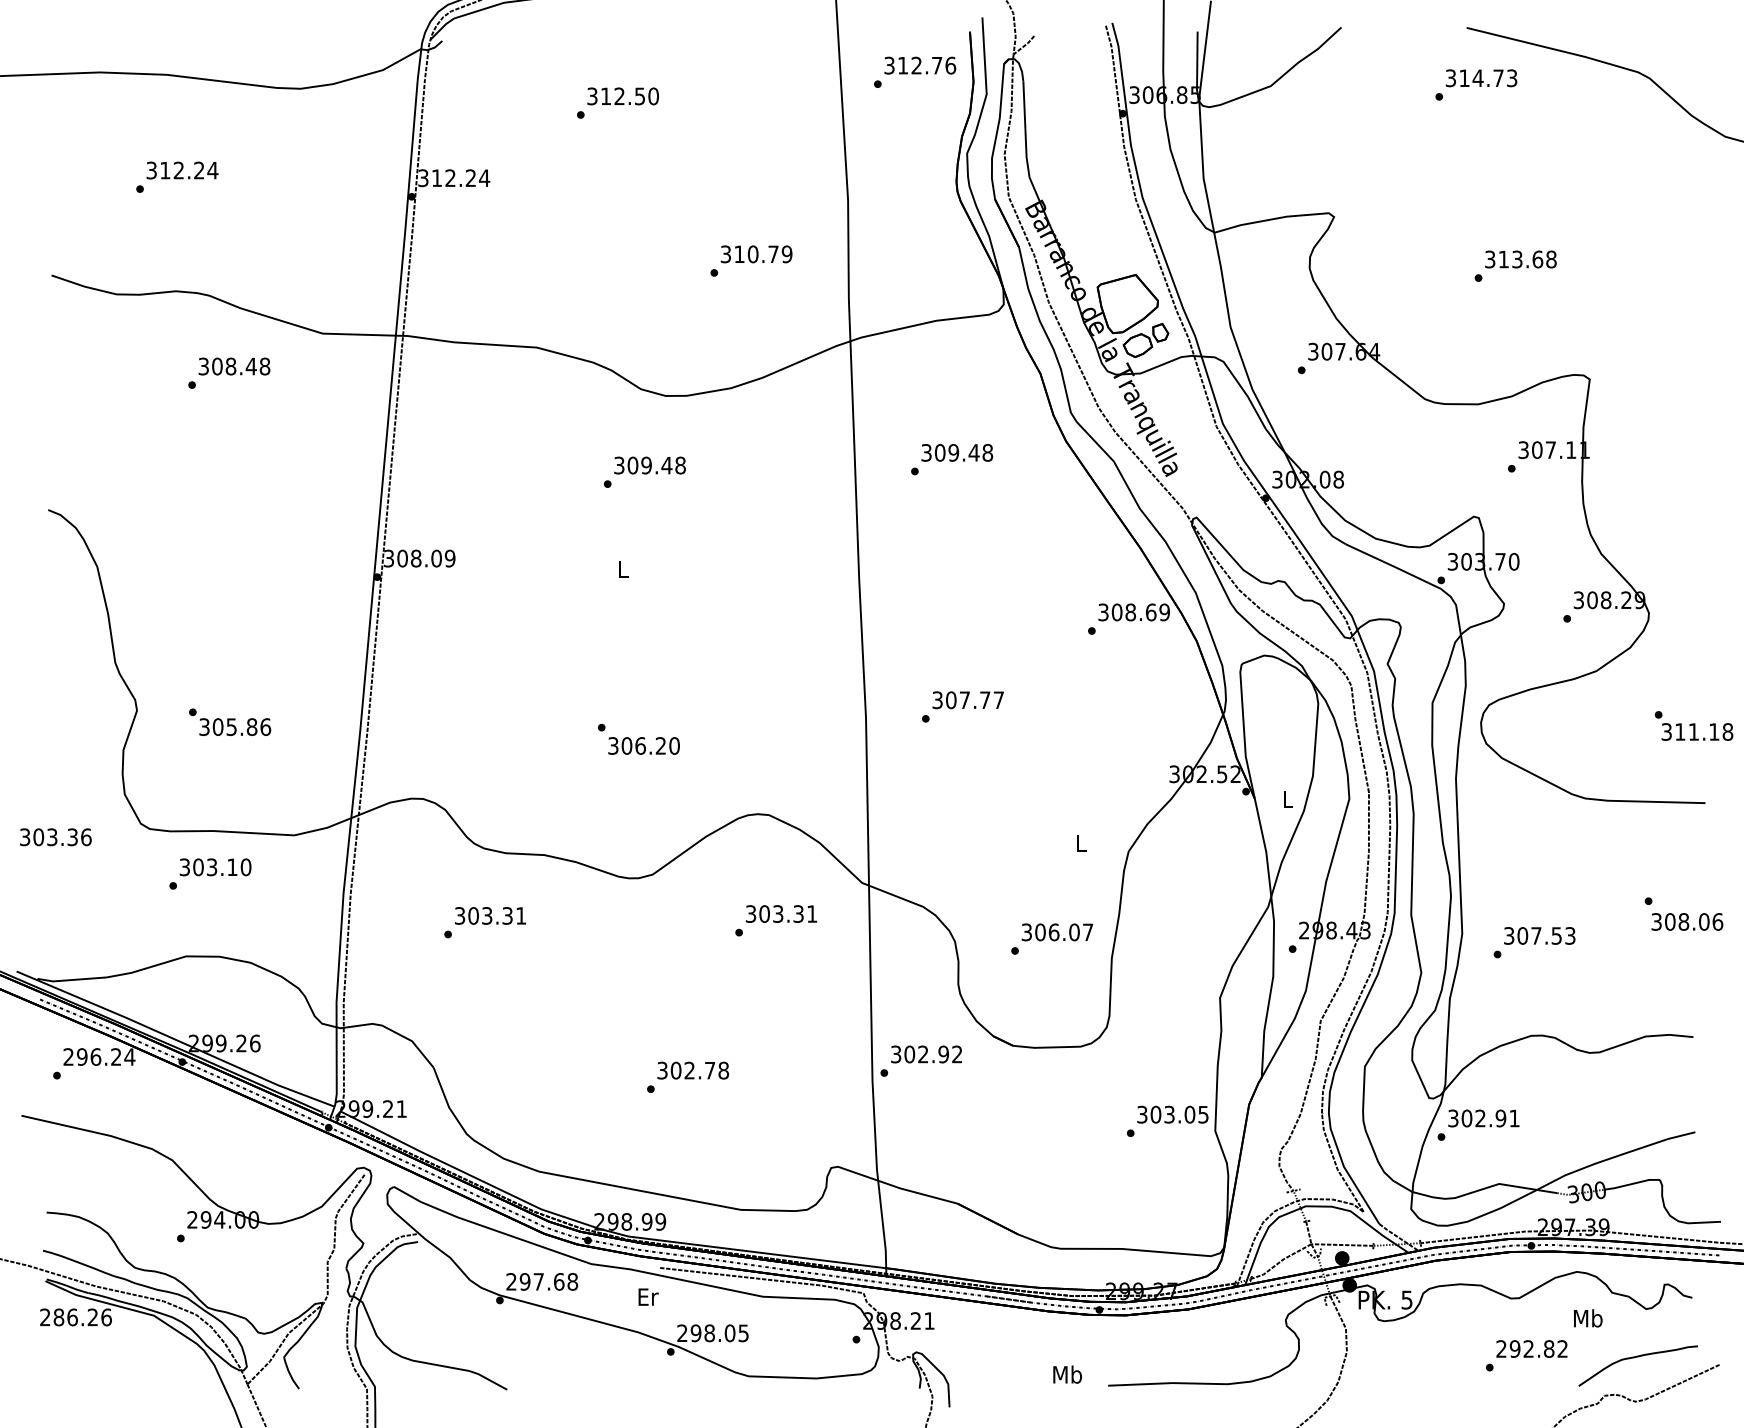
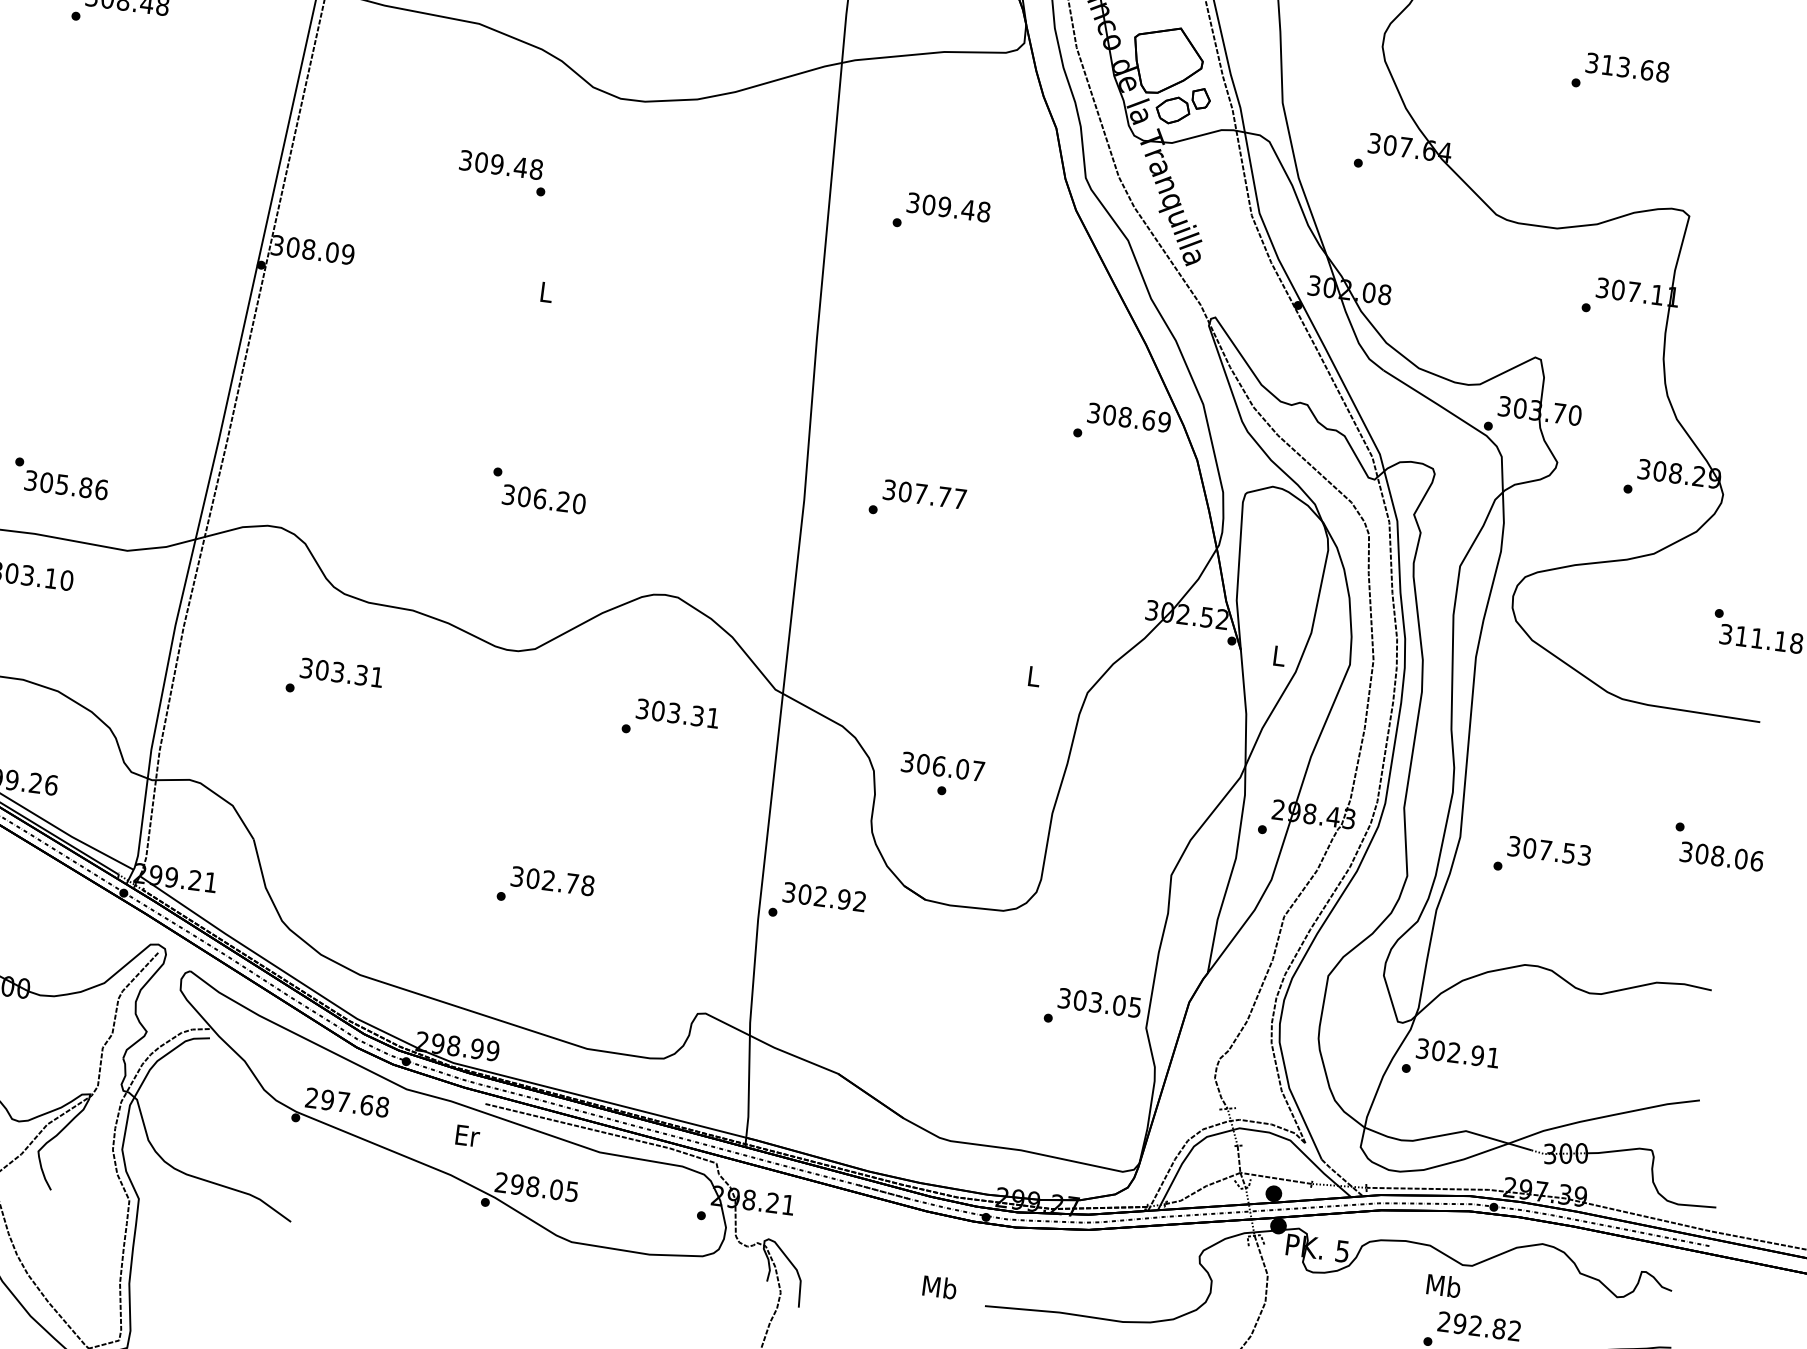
text: (649, 465) -> (500, 164), moved
text: (230, 721) -> (61, 478), moved
text: (1057, 932) -> (943, 766), moved
text: (1588, 1318) -> (1444, 1286), moved

